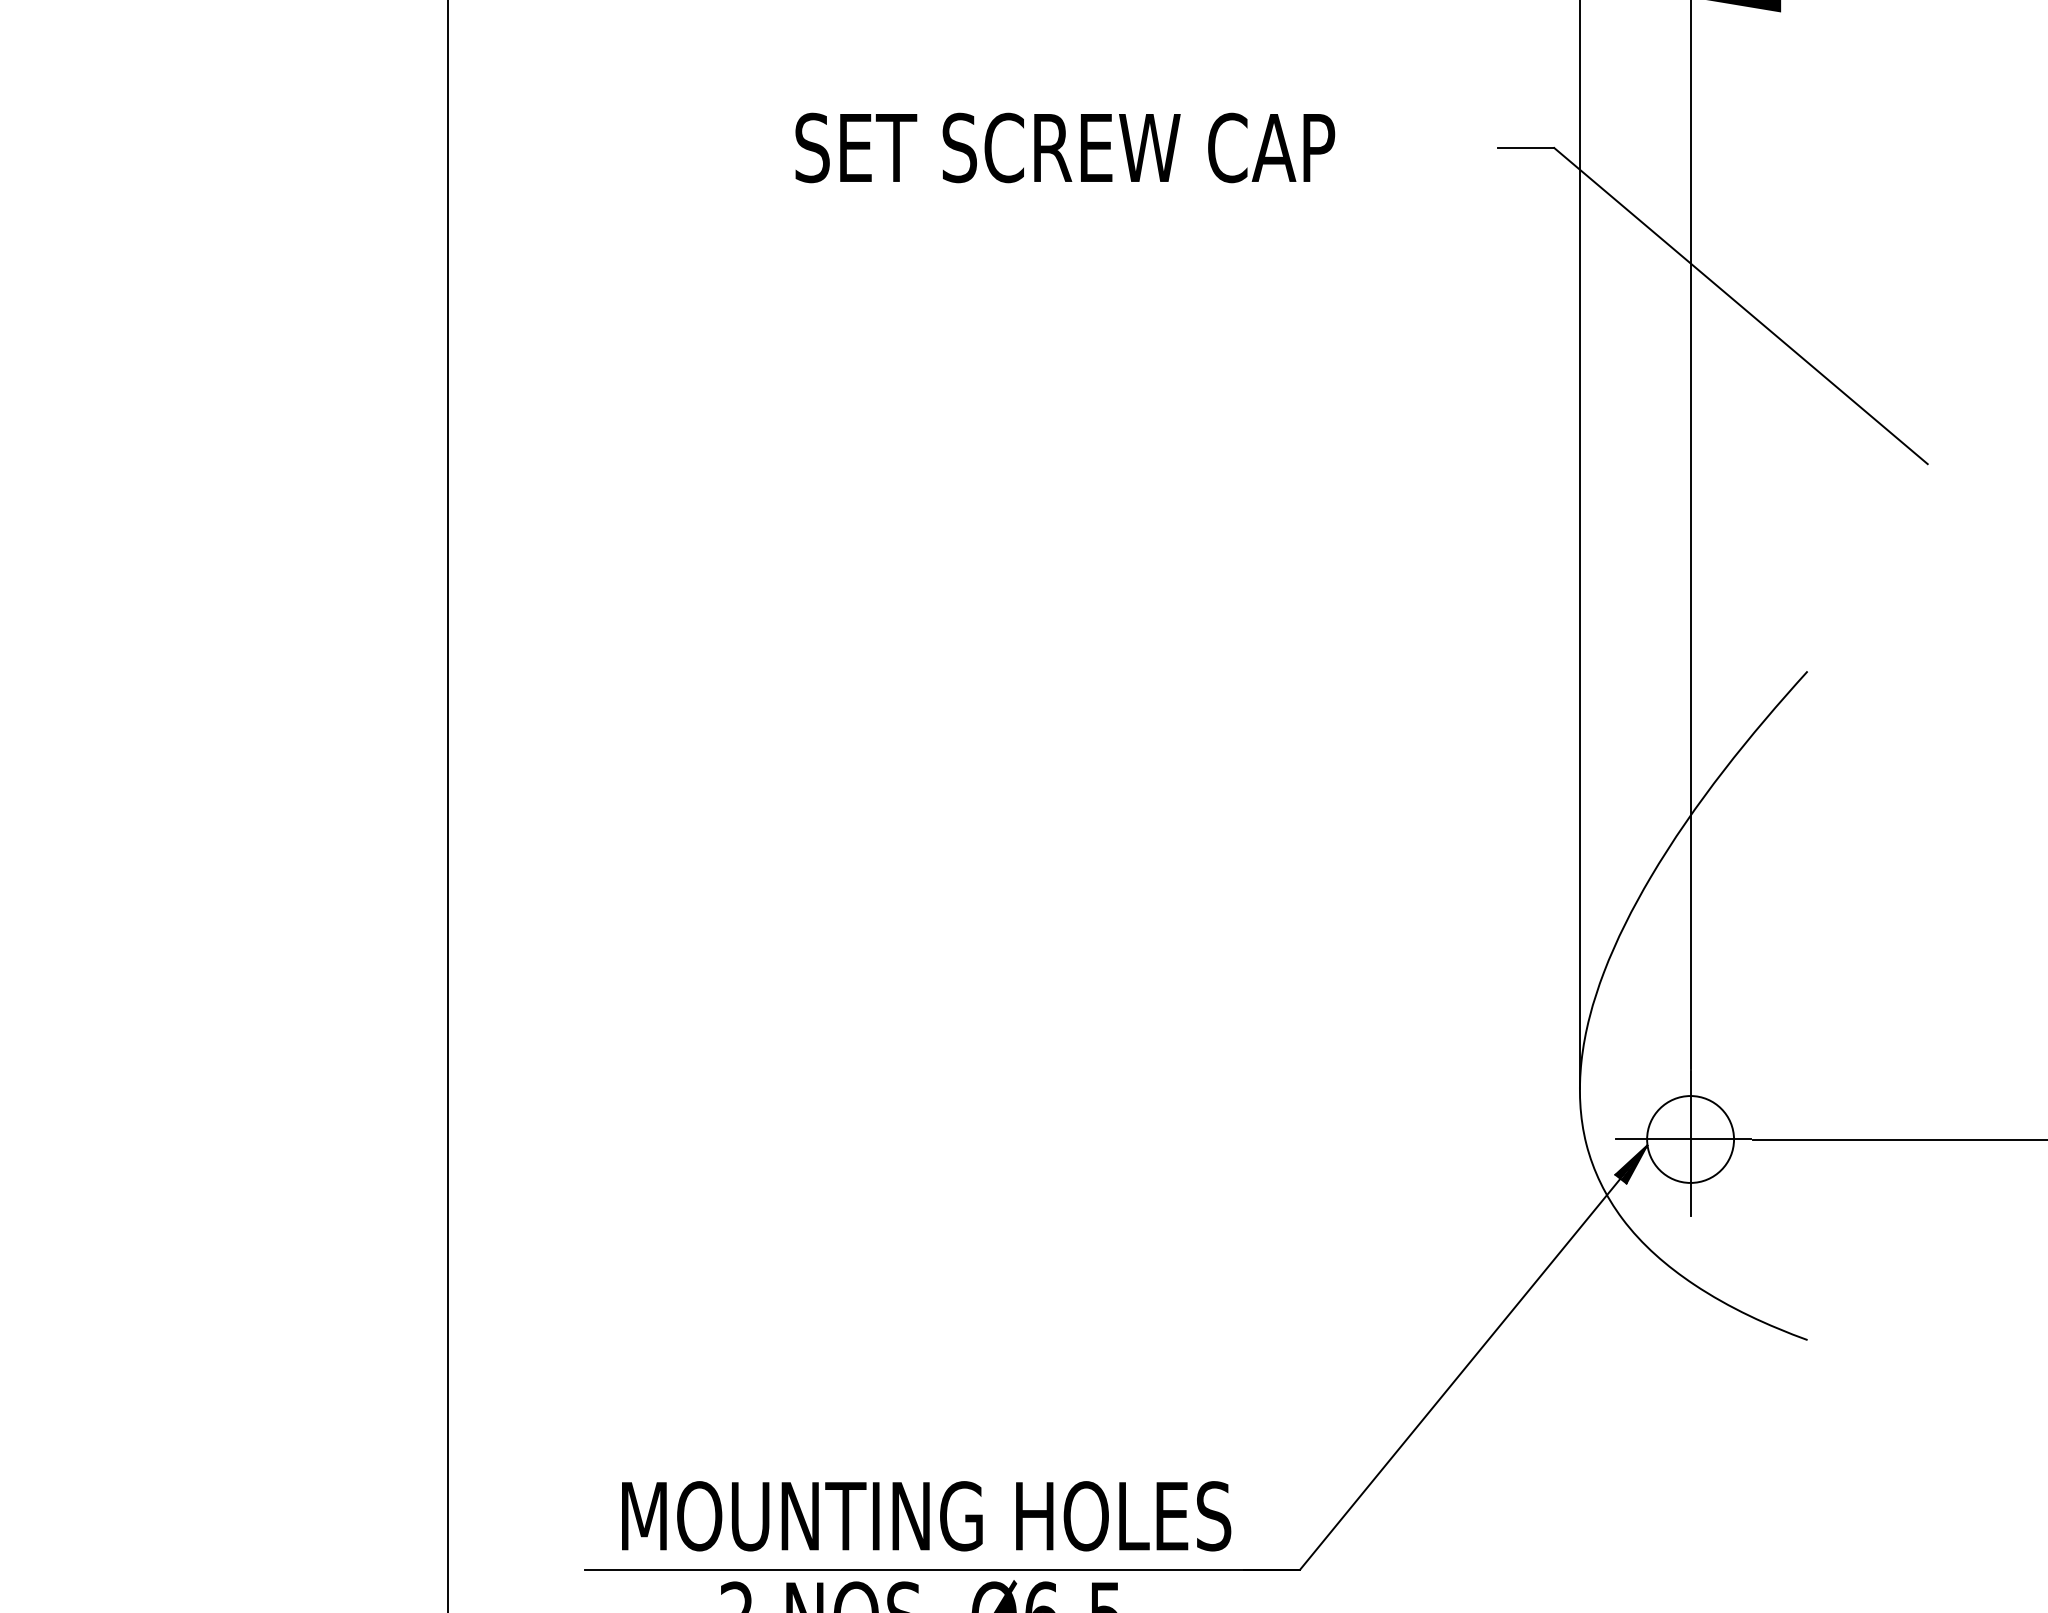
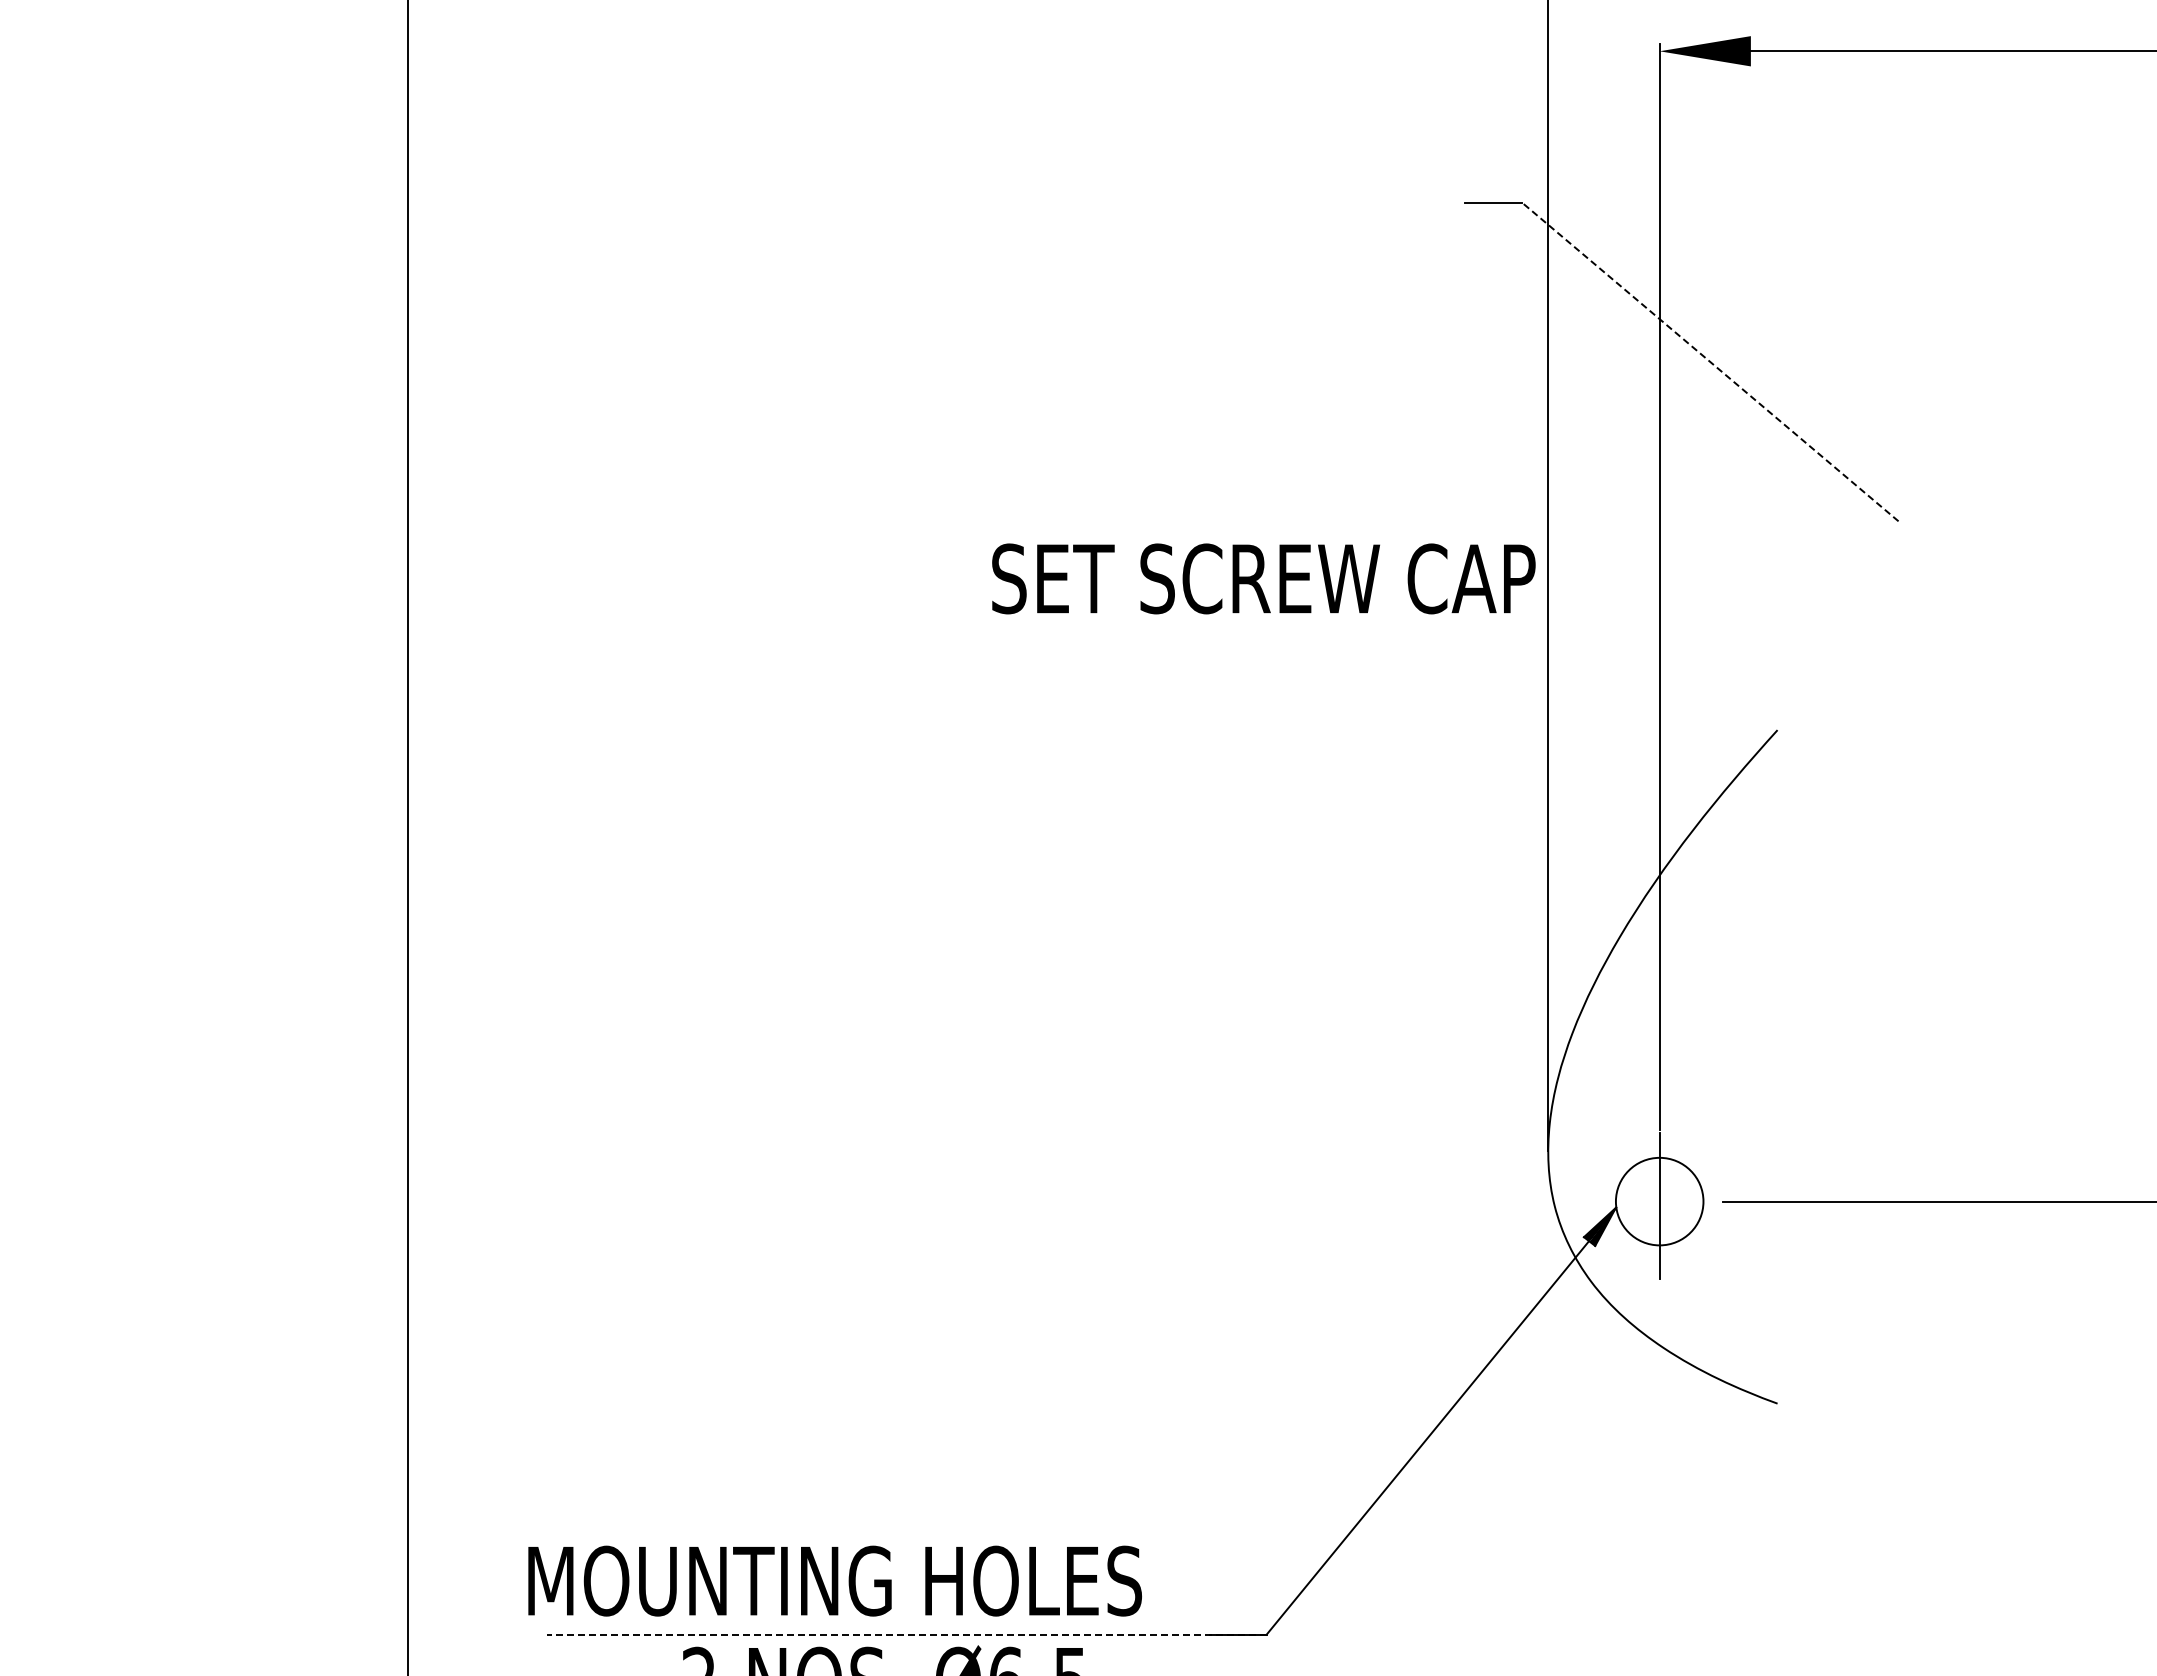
text: (1064, 147) -> (1263, 578), moved
line: (1741, 305) -> (1710, 361), solid -> dashed
line: (1683, 1139) -> (1652, 1201), removed
text: (925, 1515) -> (834, 1580), moved
line: (942, 1569) -> (906, 1634), solid -> dashed

